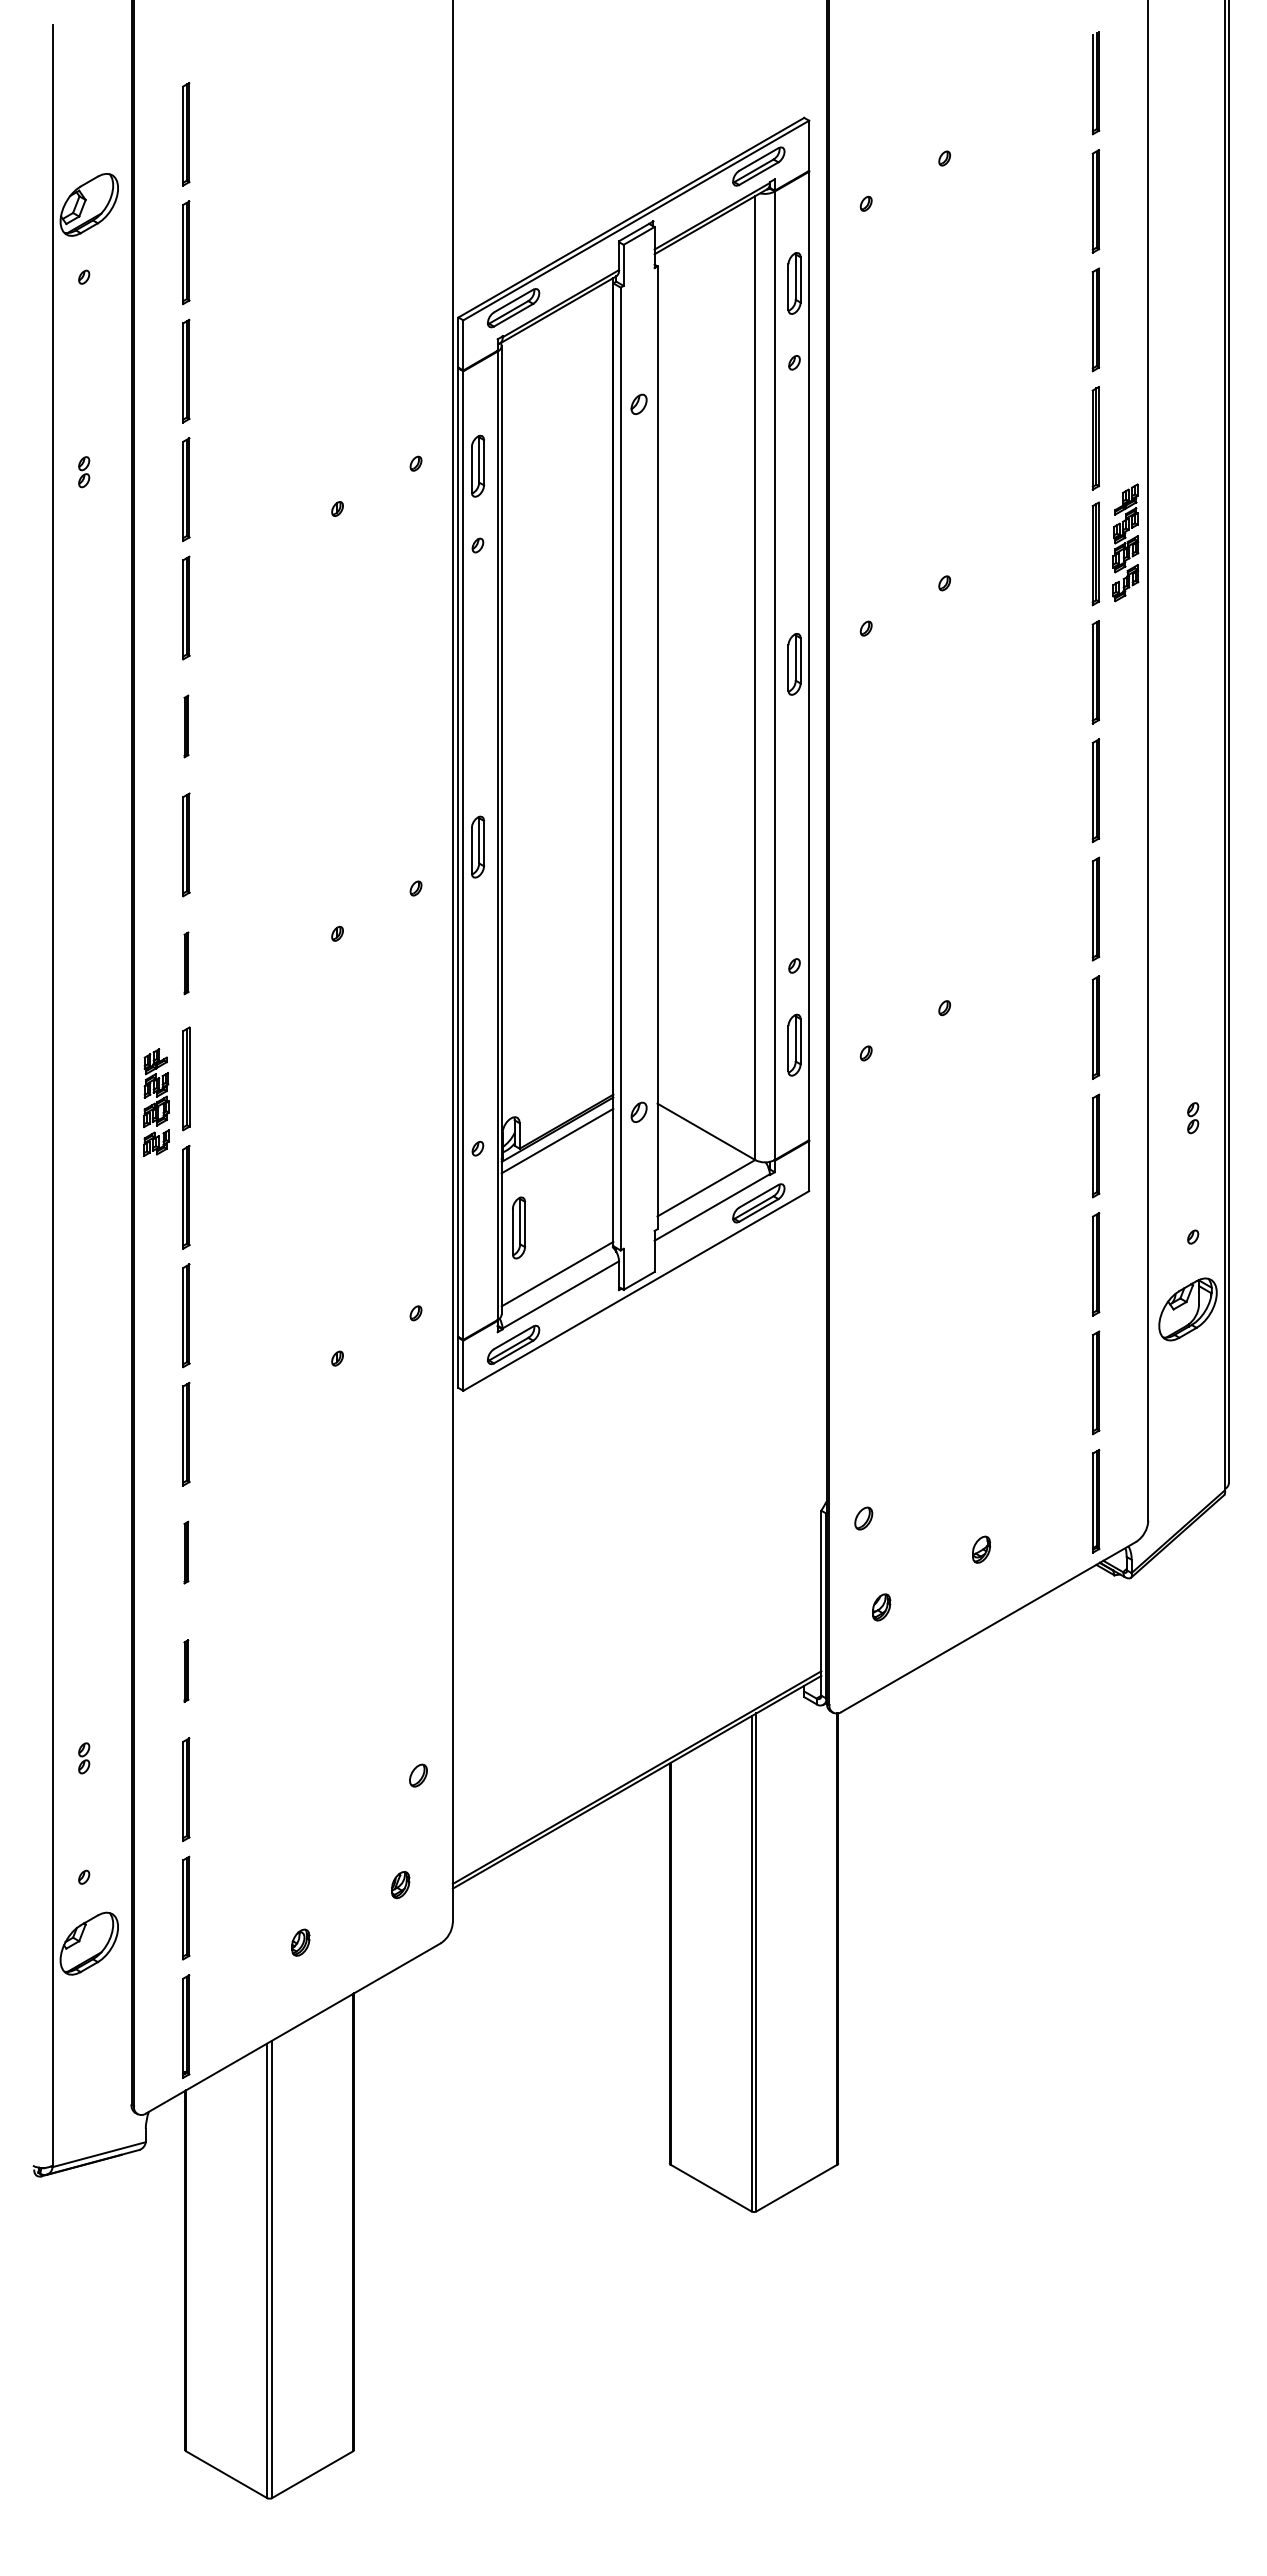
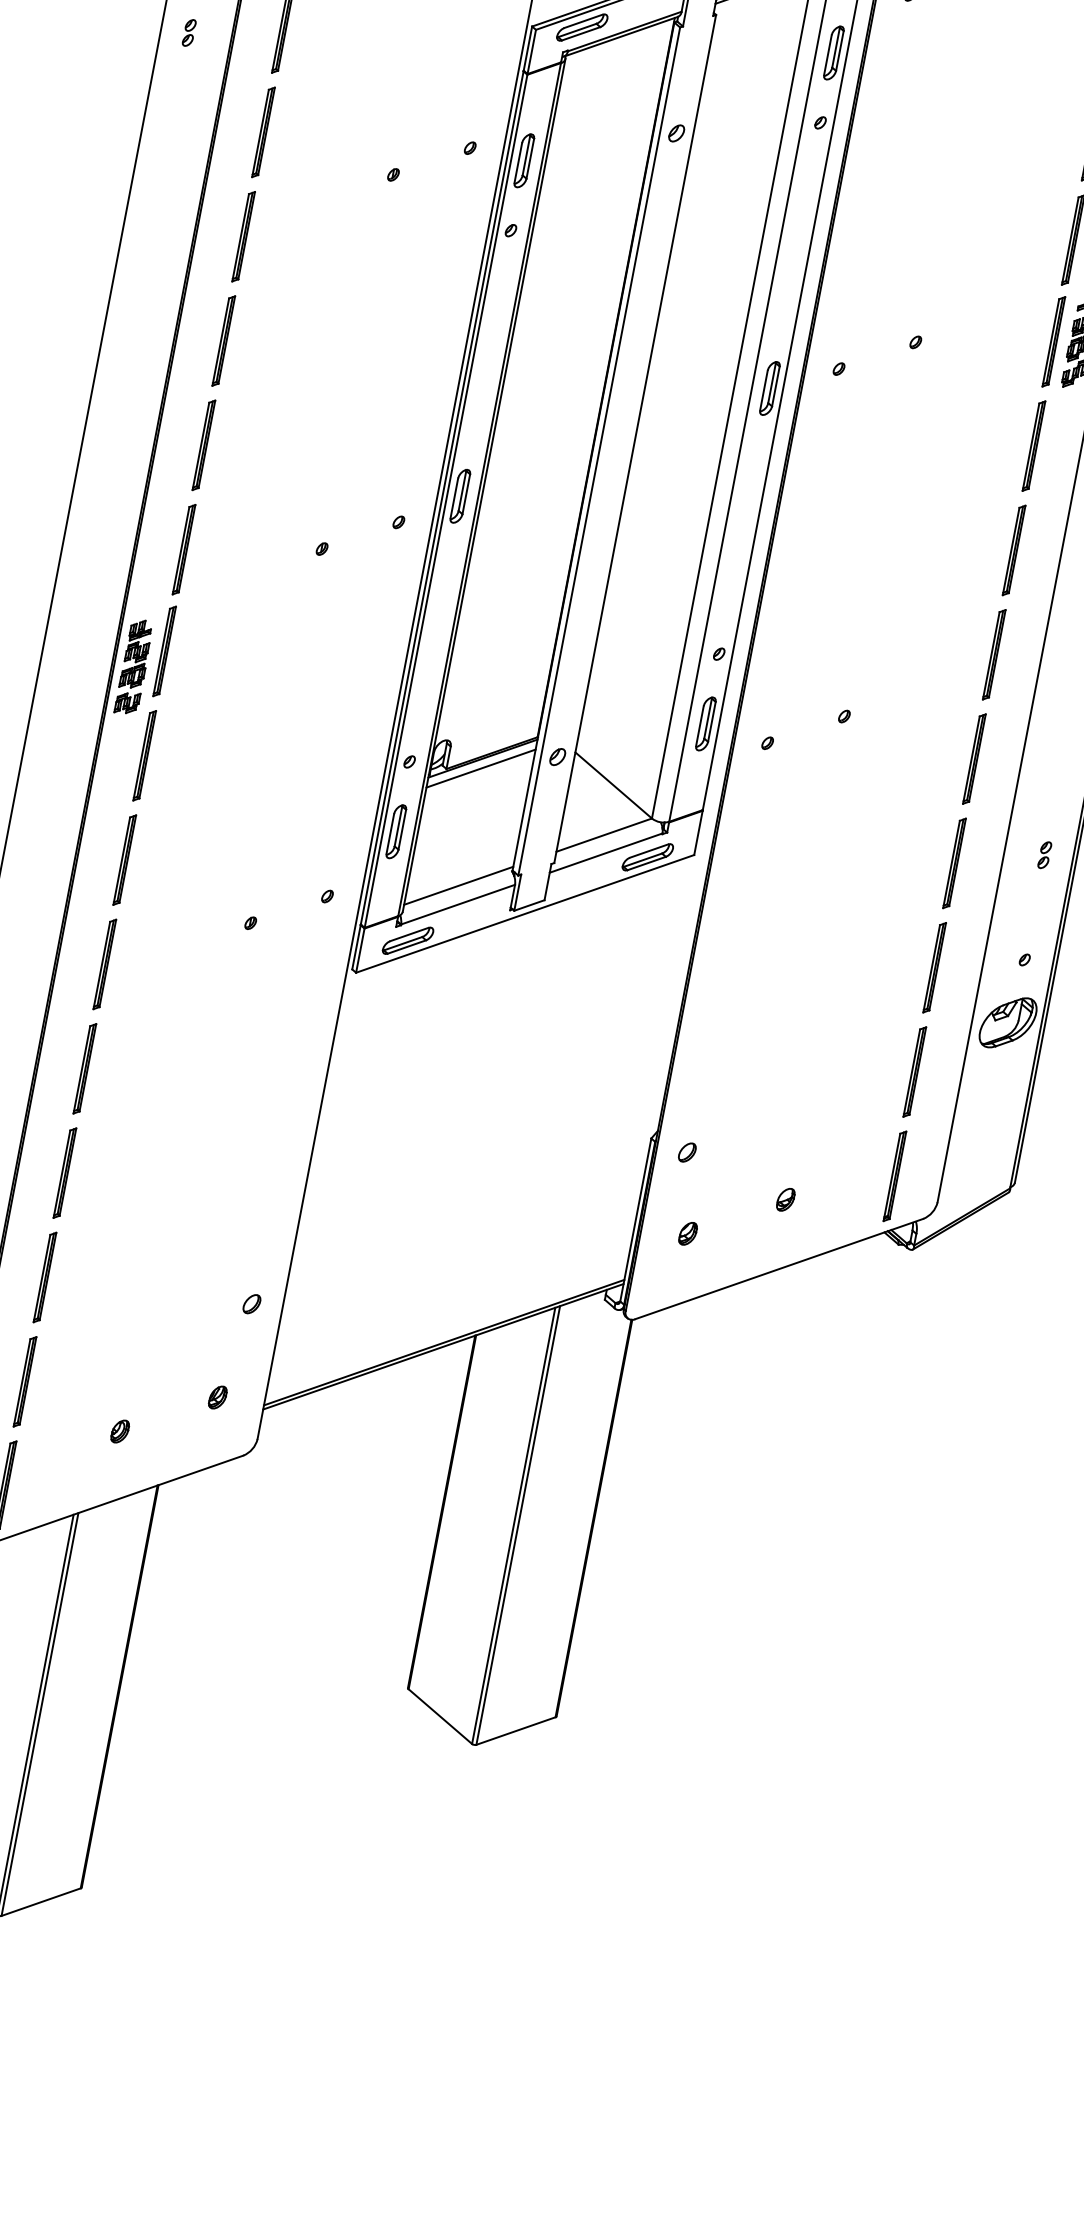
part: (84, 472) -> (189, 33), moved
part: (186, 726) -> (223, 341), size x1.67
part: (186, 963) -> (184, 549), size x1.67
part: (519, 1227) -> (396, 831), moved
part: (186, 1552) -> (85, 1068), size x1.67
part: (186, 1670) -> (65, 1172), size x1.67

